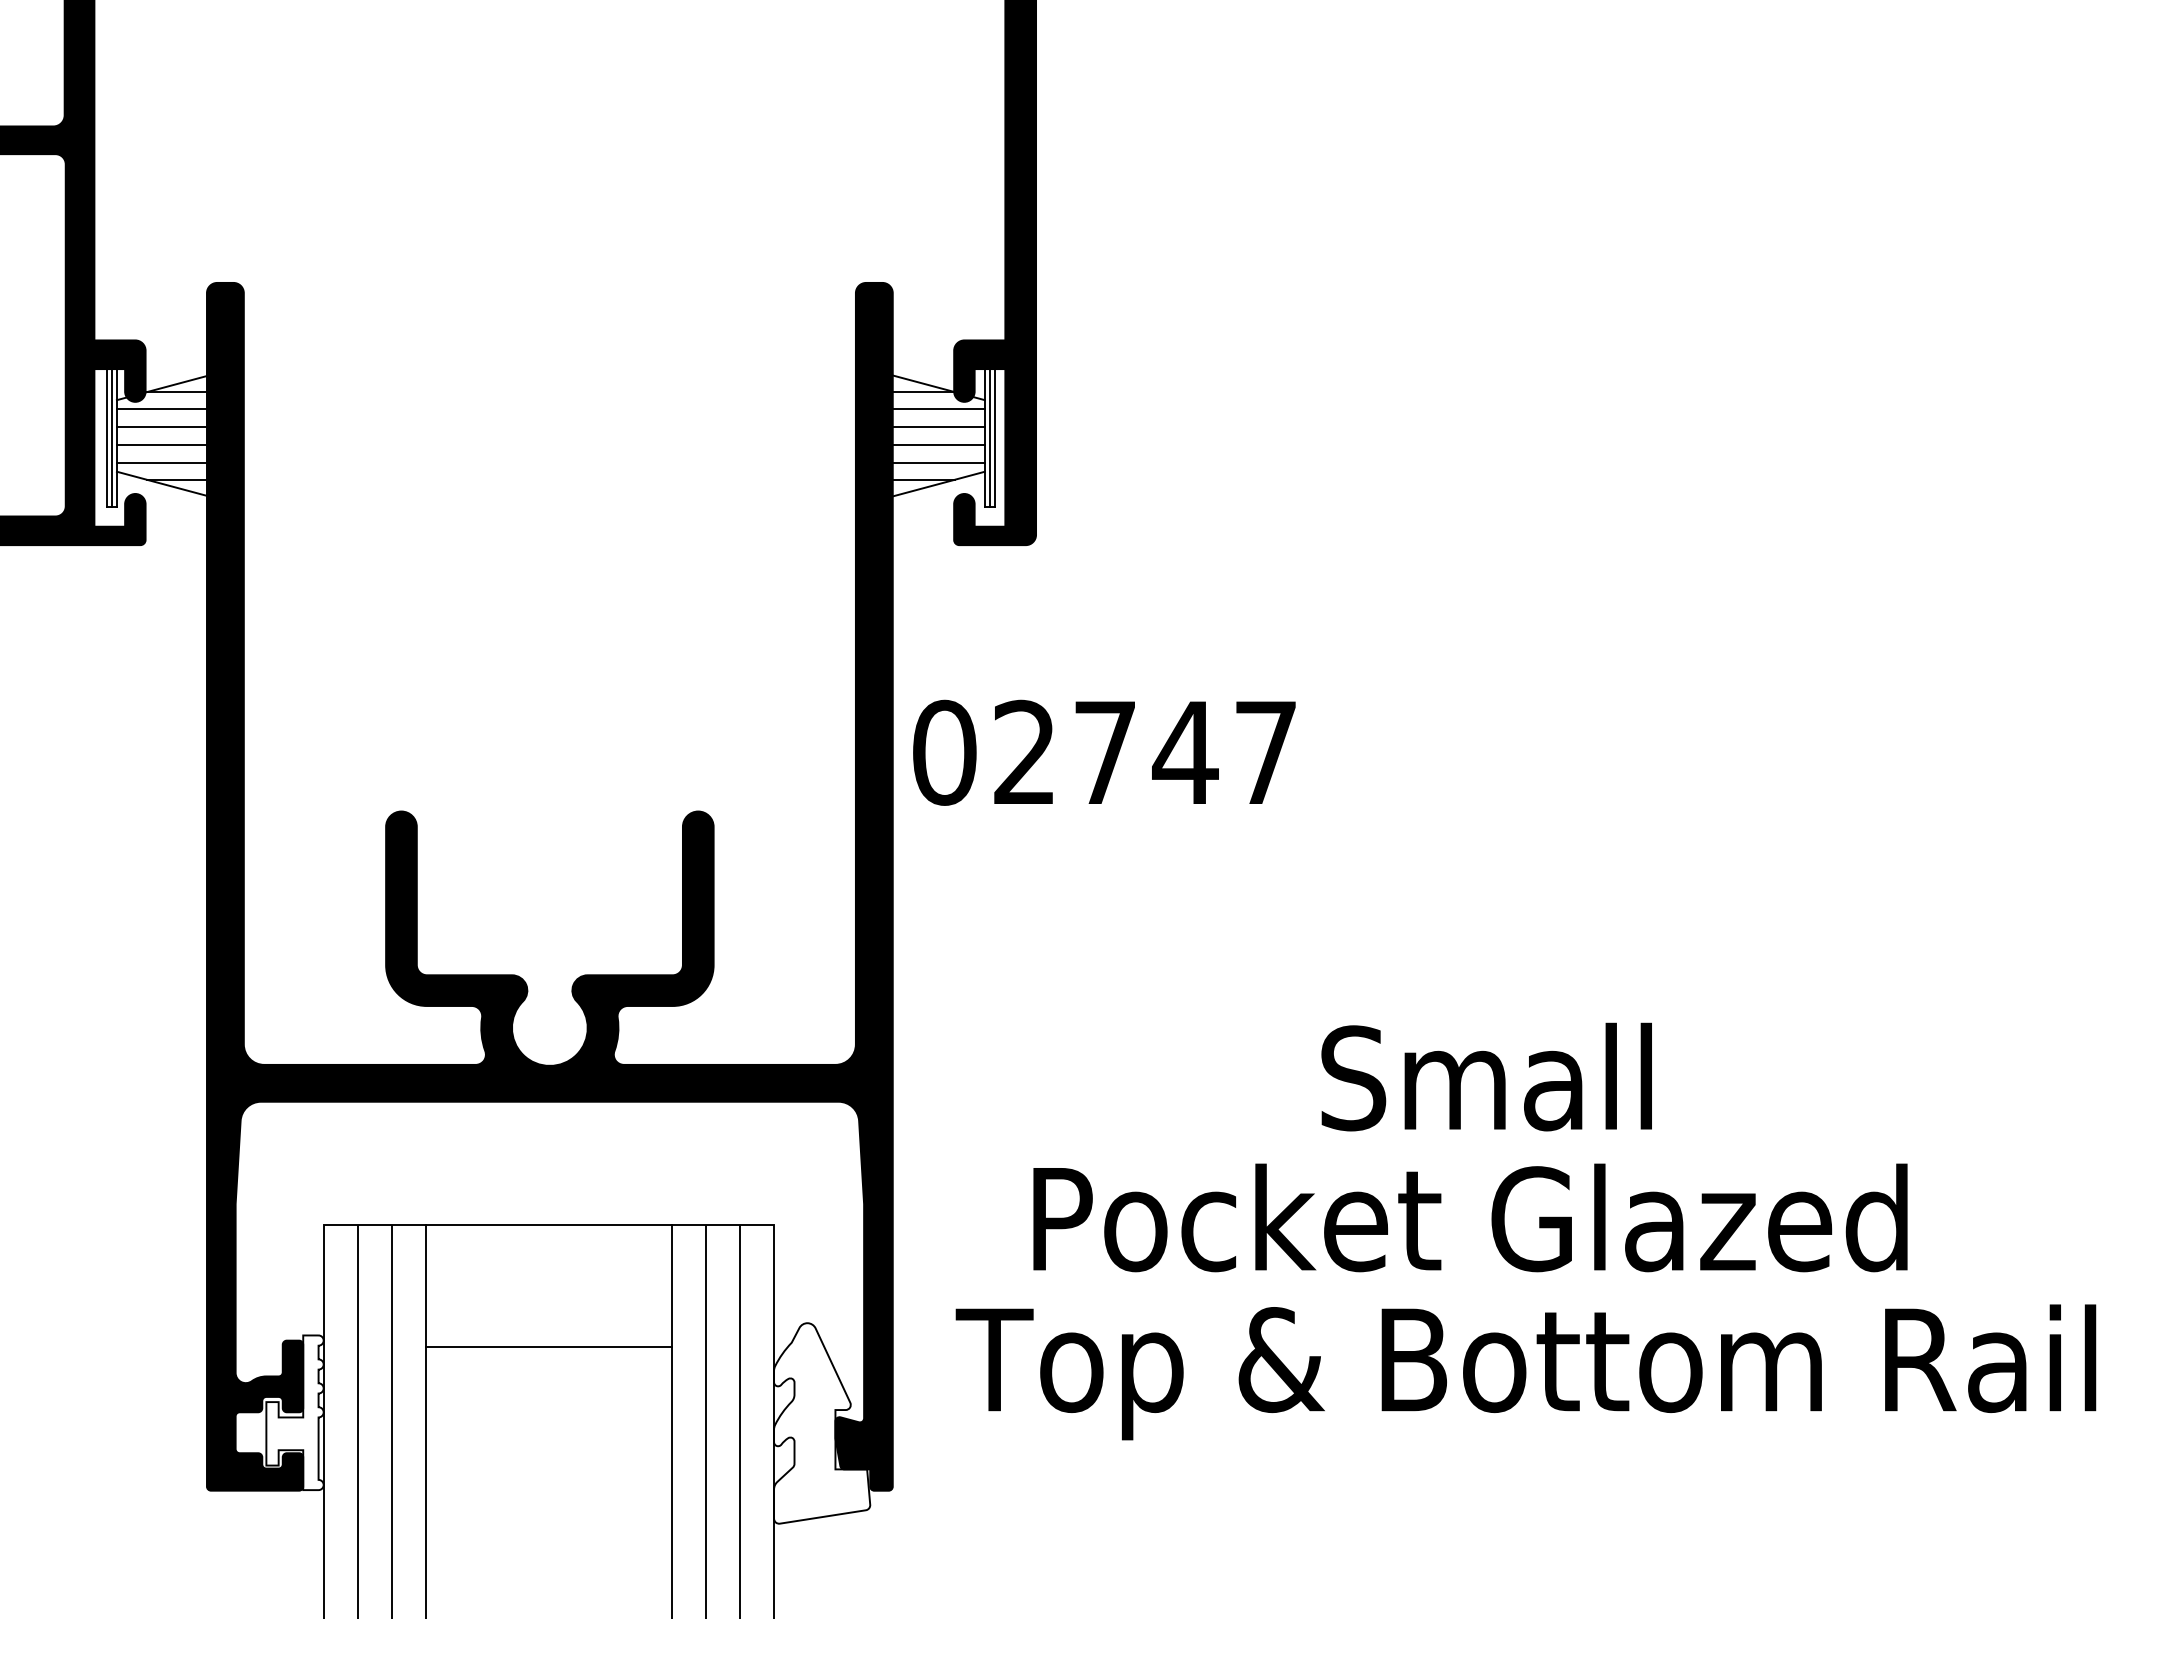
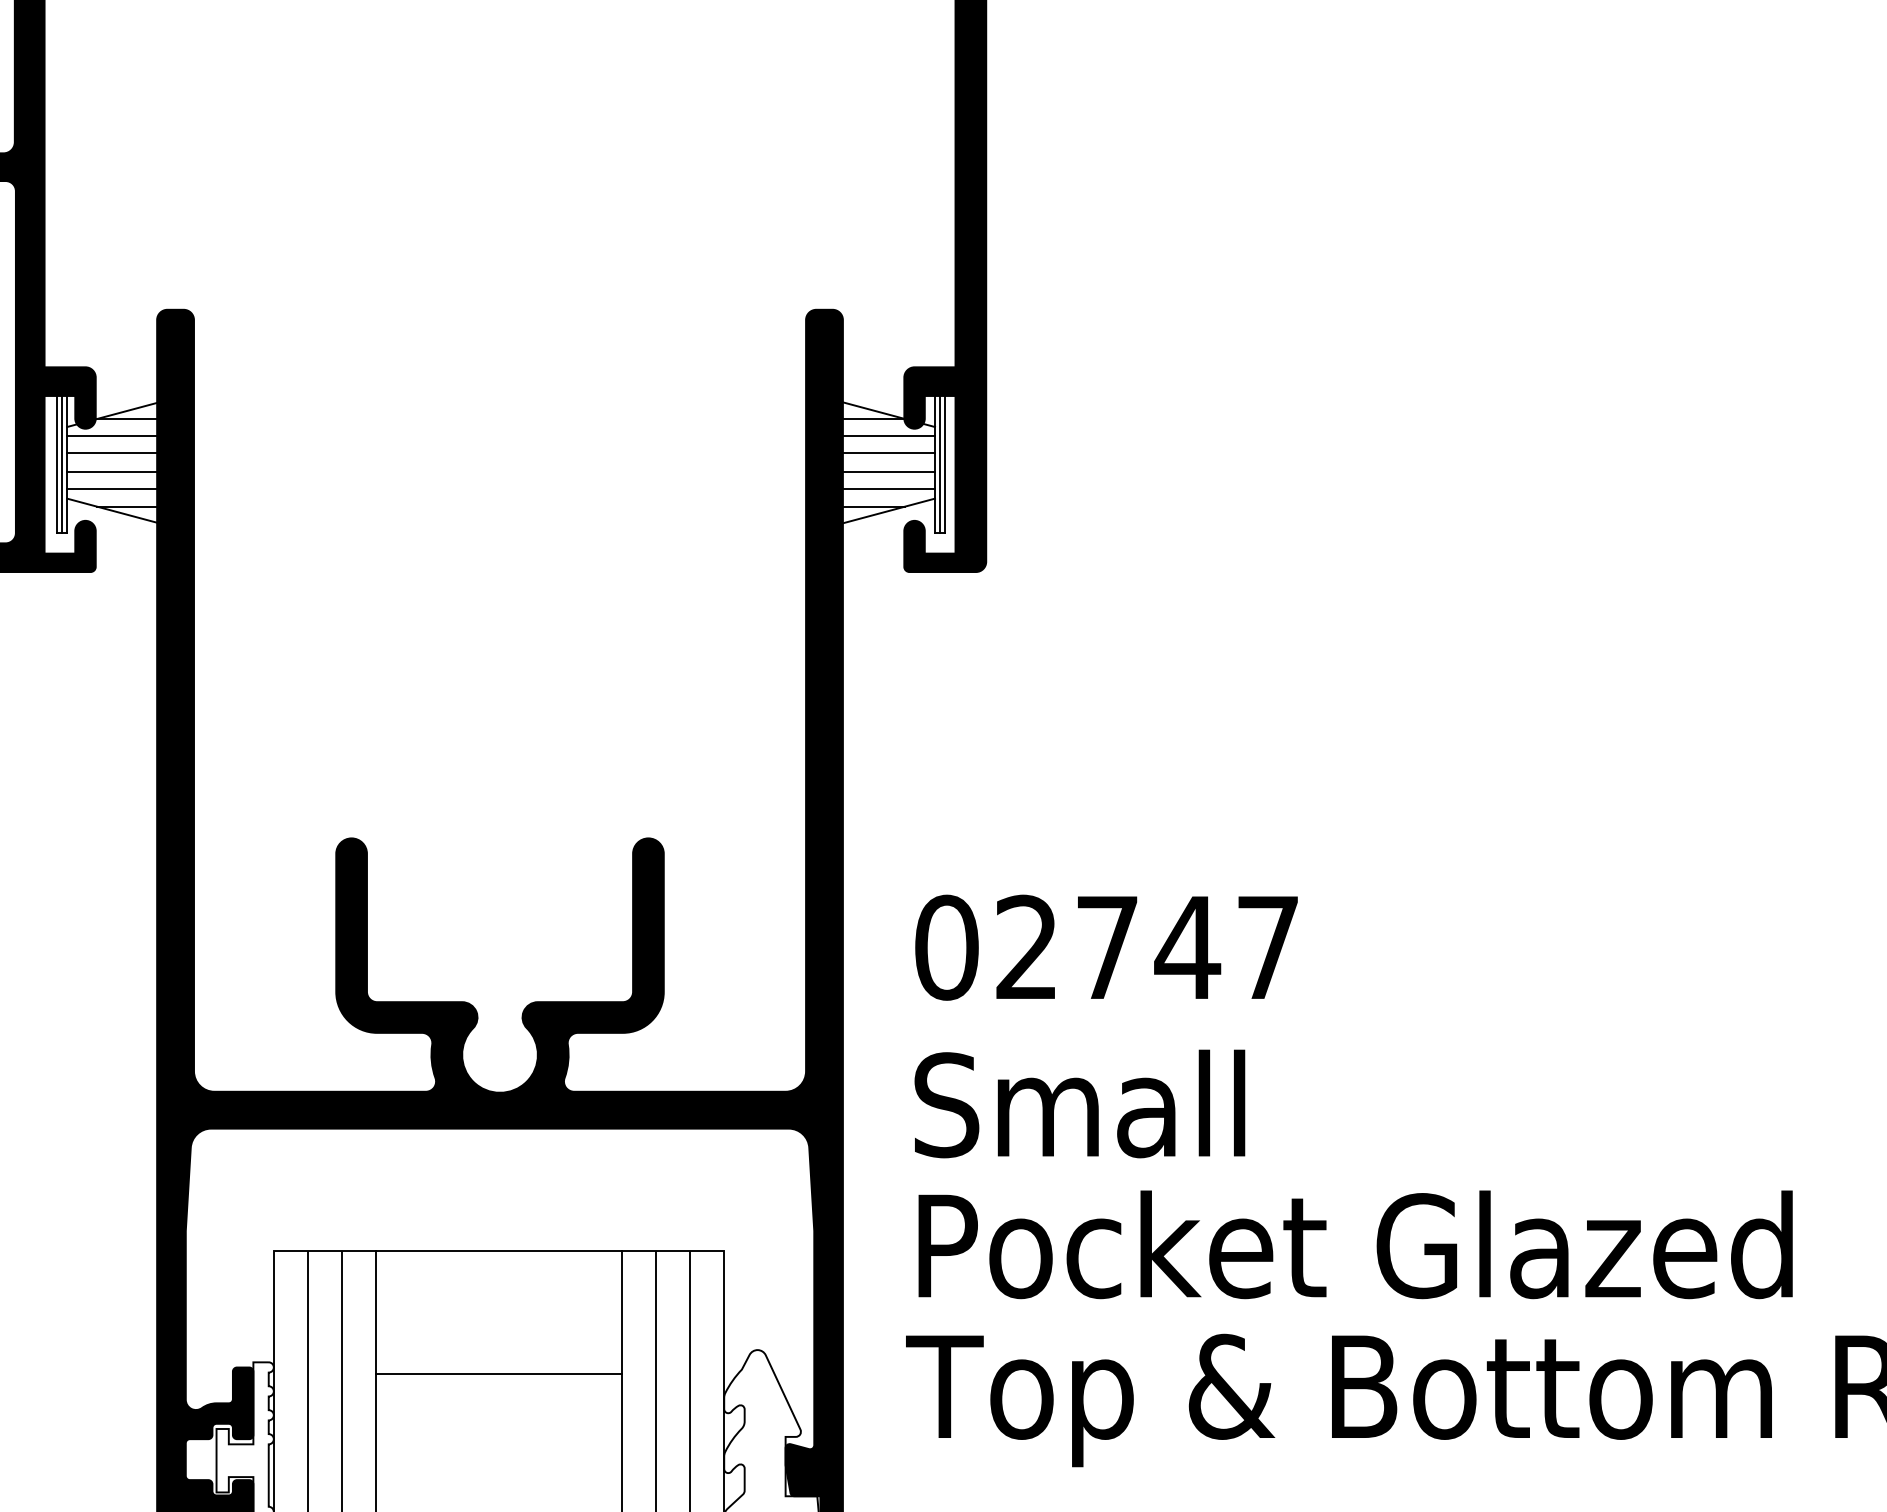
text: (1104, 752) -> (1106, 947), moved
text: (1486, 1076) -> (1079, 1103), moved
text: (1470, 1217) -> (1355, 1244), moved

